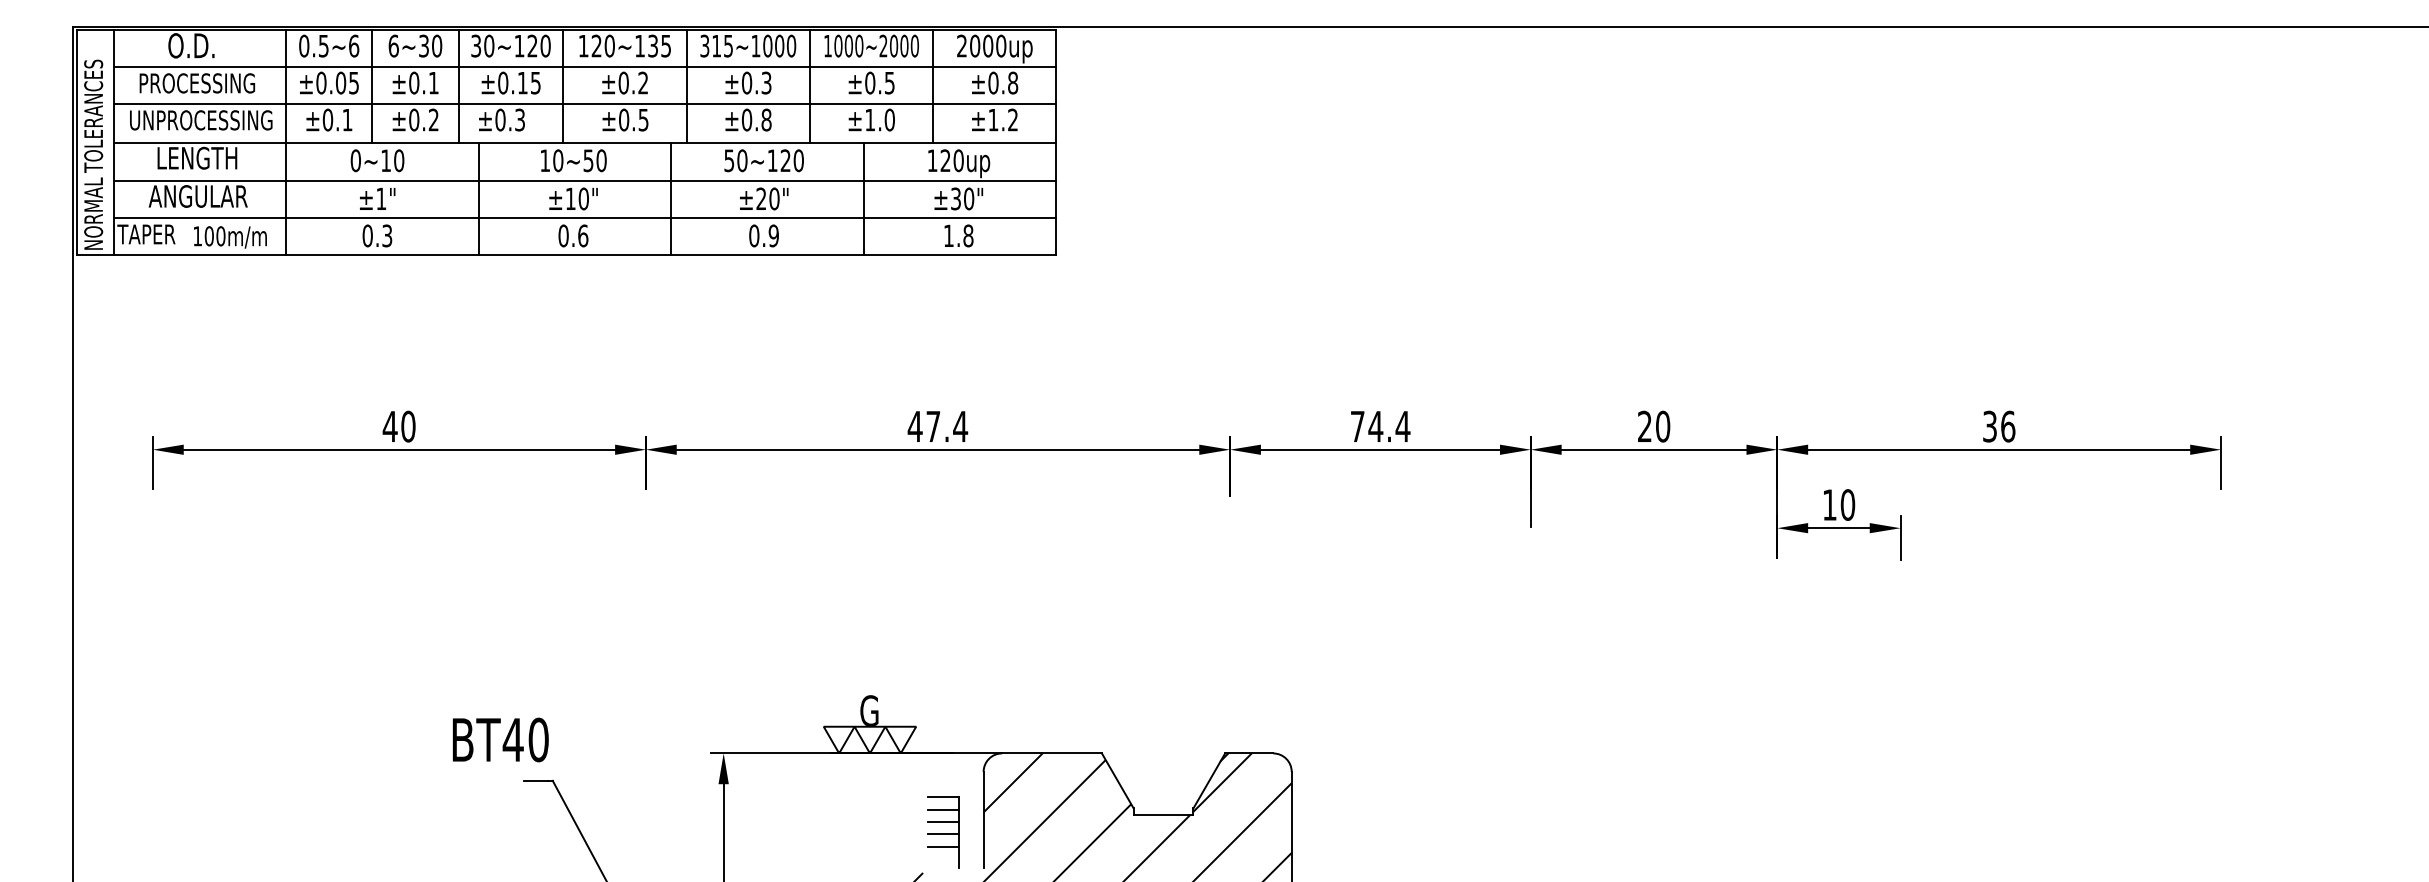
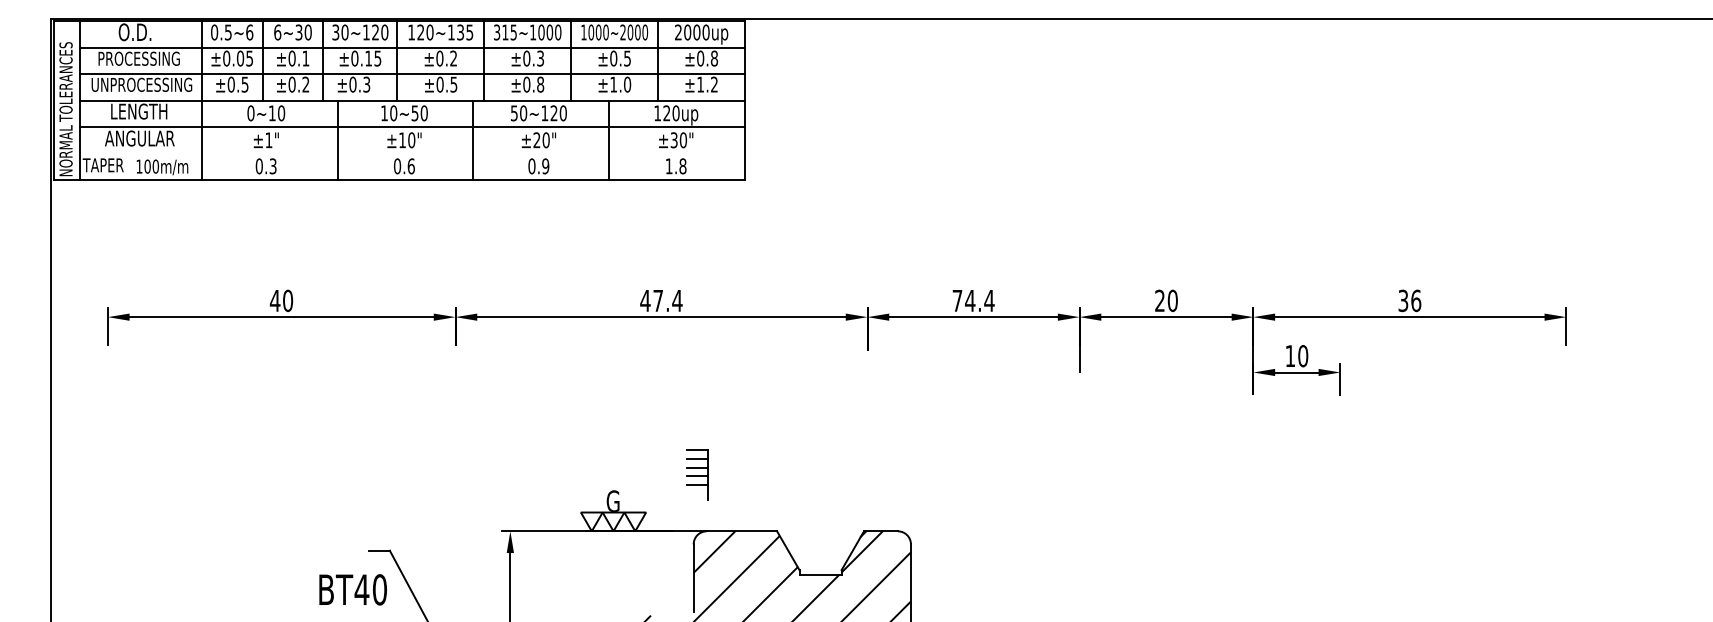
text: (346, 119) -> (244, 84), ±0.1 -> ±0.5
line: (584, 217) -> (412, 153), removed
text: (499, 739) -> (352, 589), moved
part: (943, 831) -> (697, 474), moved

